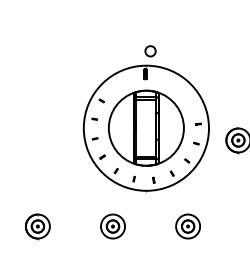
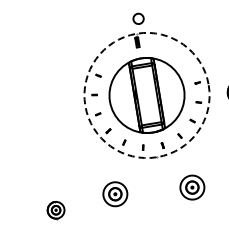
circle: (145, 127) -> (146, 94), solid -> dashed
part: (37, 226) -> (55, 210), size x0.7
part: (112, 226) -> (114, 194), moved
part: (187, 226) -> (191, 187), moved

